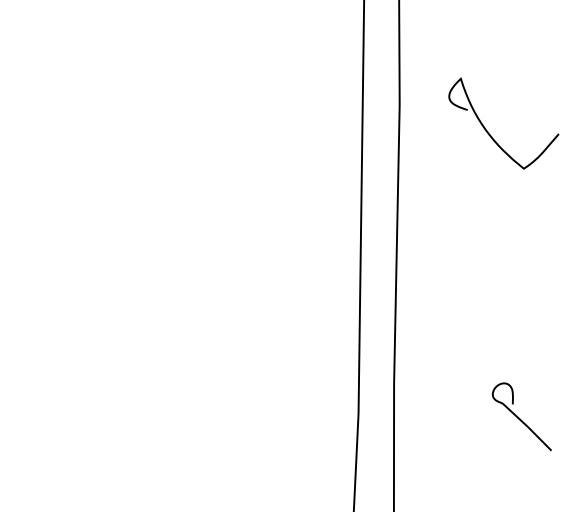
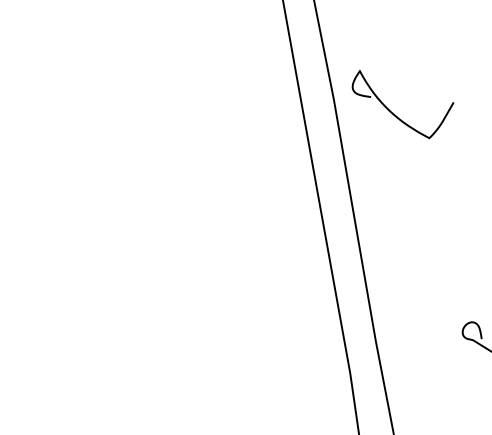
curve: (491, 135) -> (395, 114), moved

